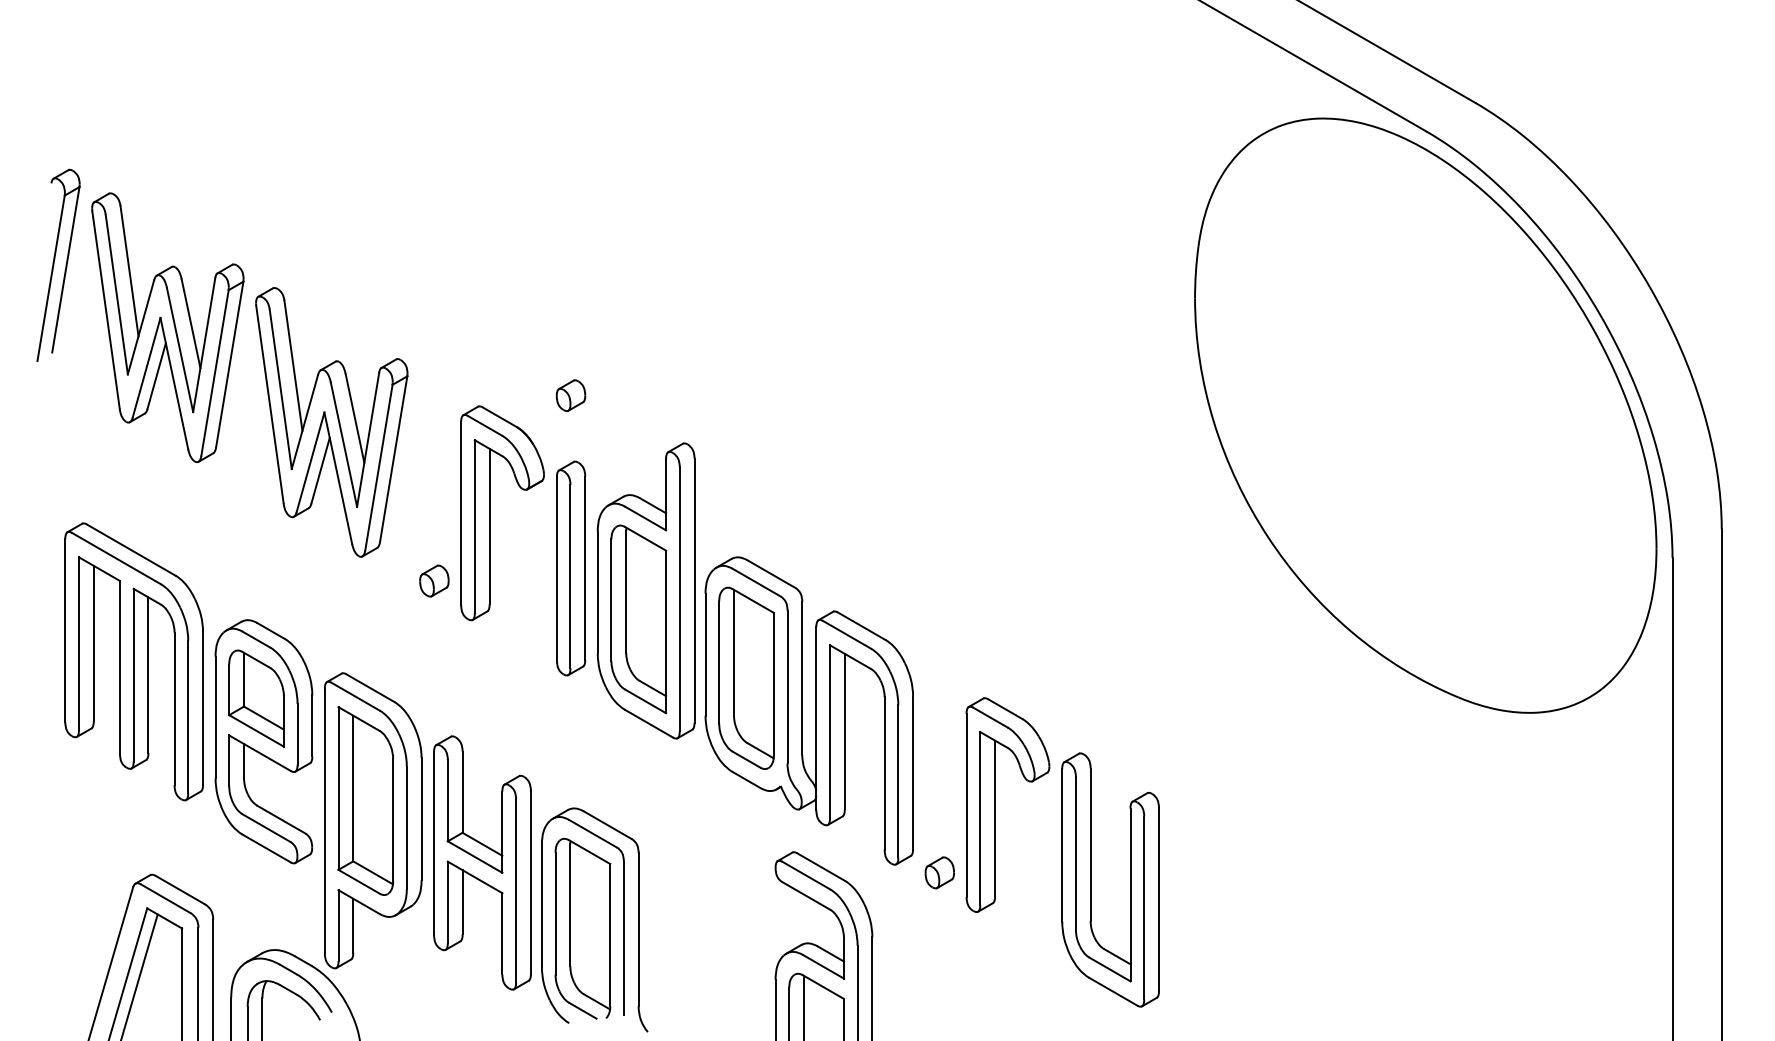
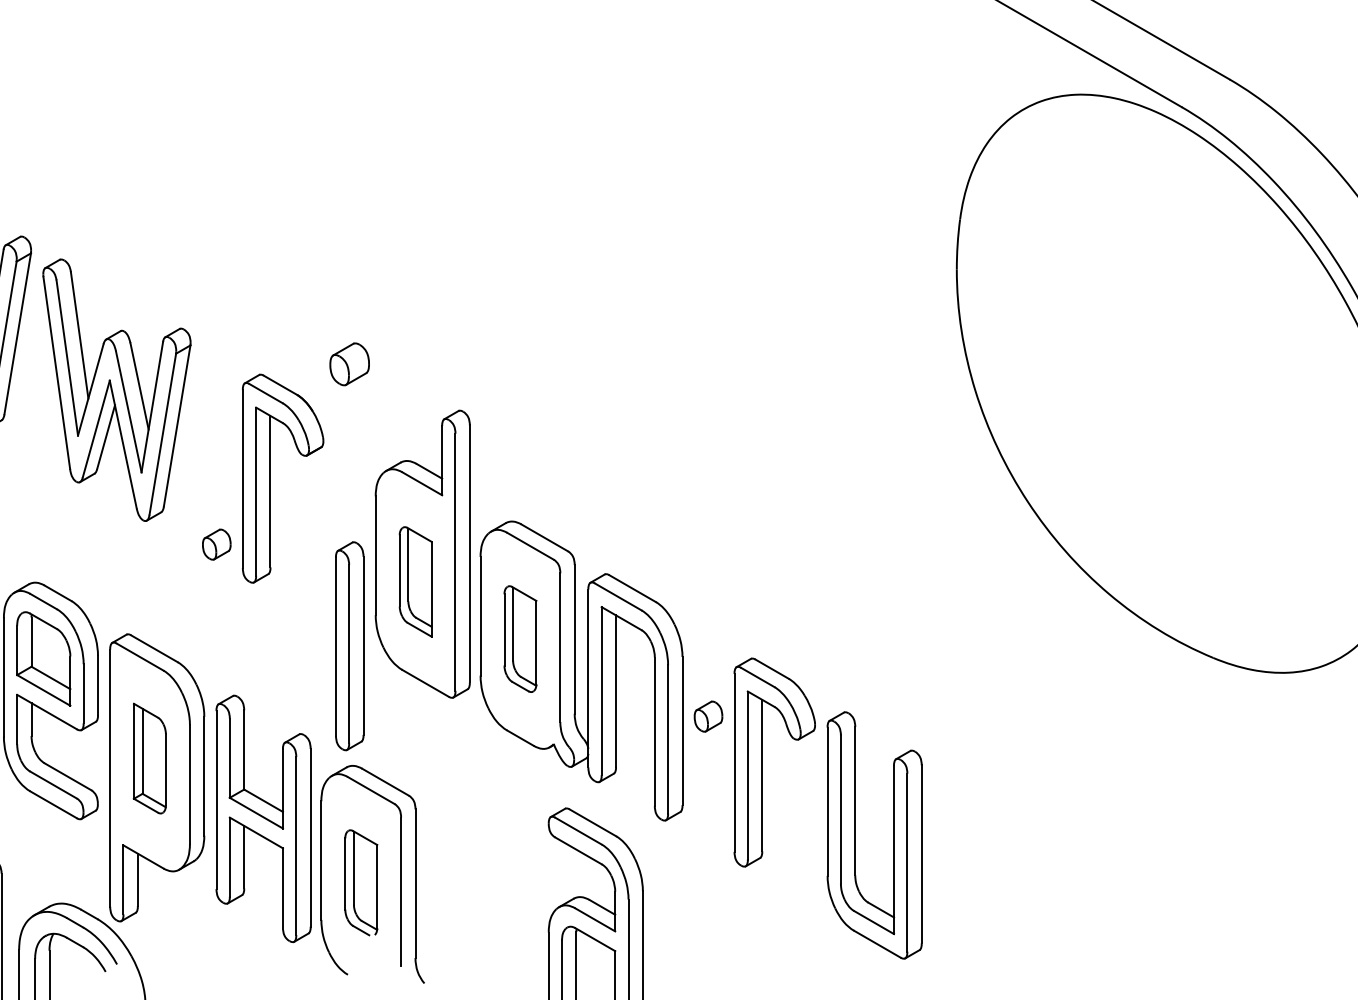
part: (570, 395) -> (349, 364), size x1.4
part: (571, 568) -> (350, 646), moved
part: (638, 619) -> (415, 582), size x0.6
part: (746, 677) -> (520, 638), size x0.6
part: (365, 800) -> (149, 758), size x0.6
part: (939, 872) -> (708, 716), moved
part: (582, 928) -> (360, 882), size x0.6

